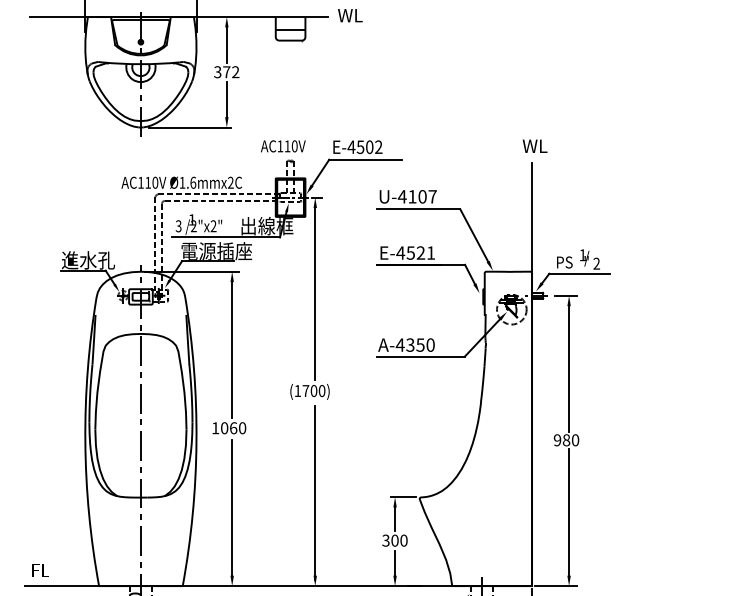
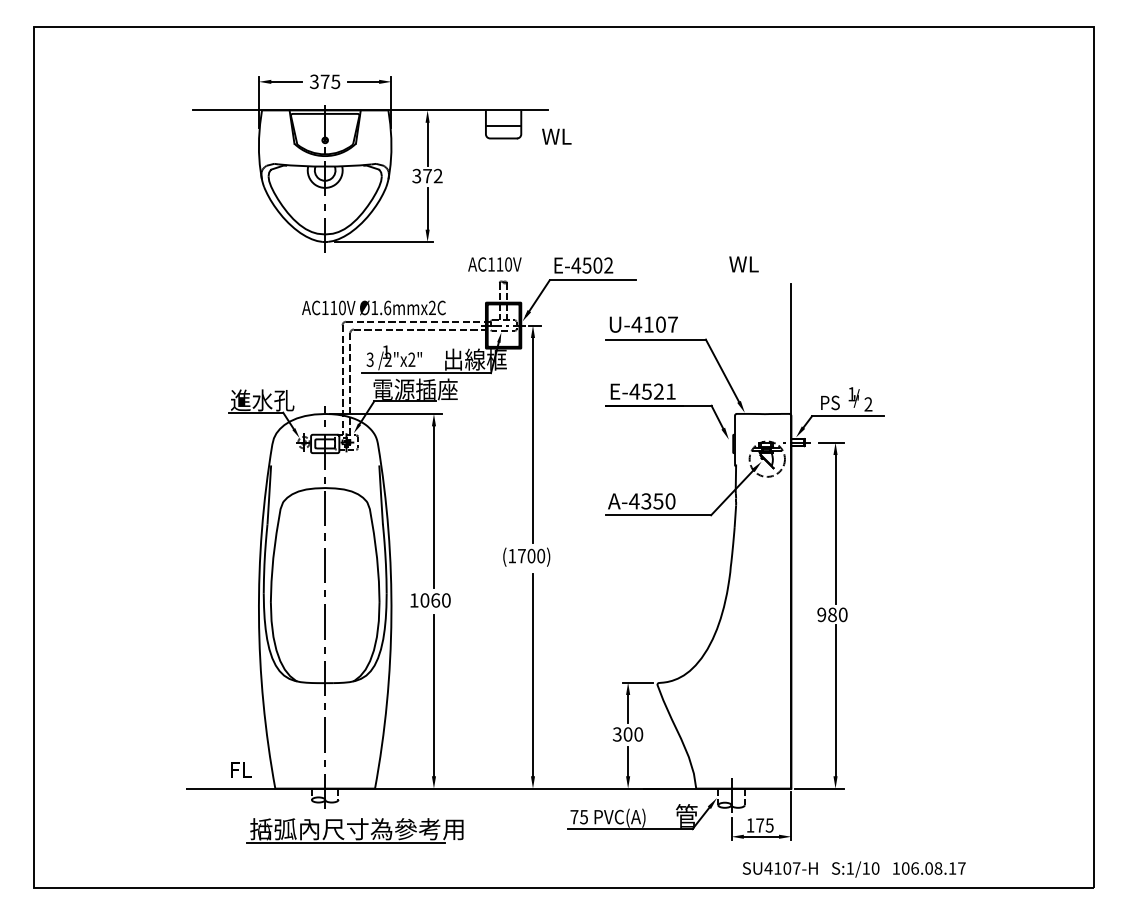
text: (350, 15) -> (556, 136), moved
text: (534, 146) -> (743, 264), moved
text: (40, 570) -> (241, 769), moved

